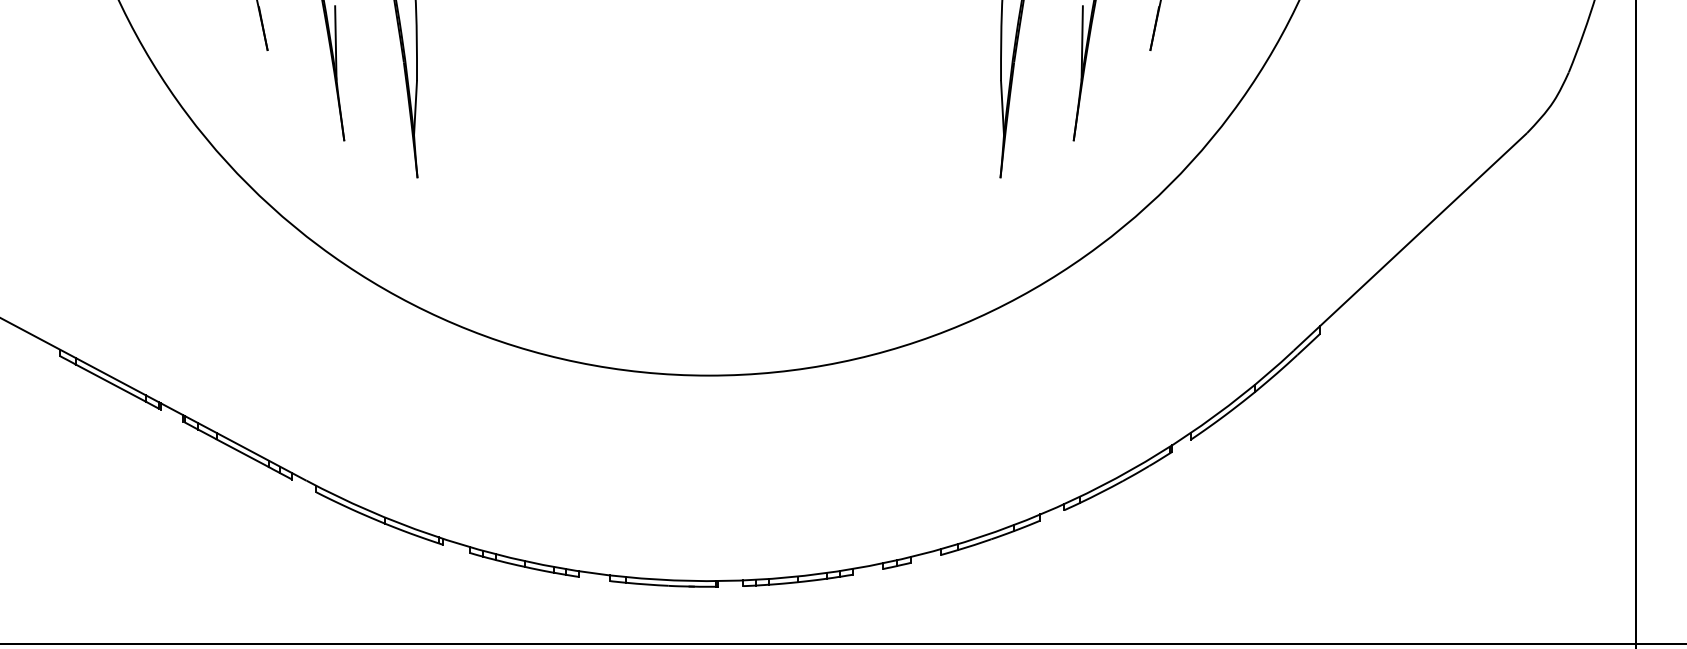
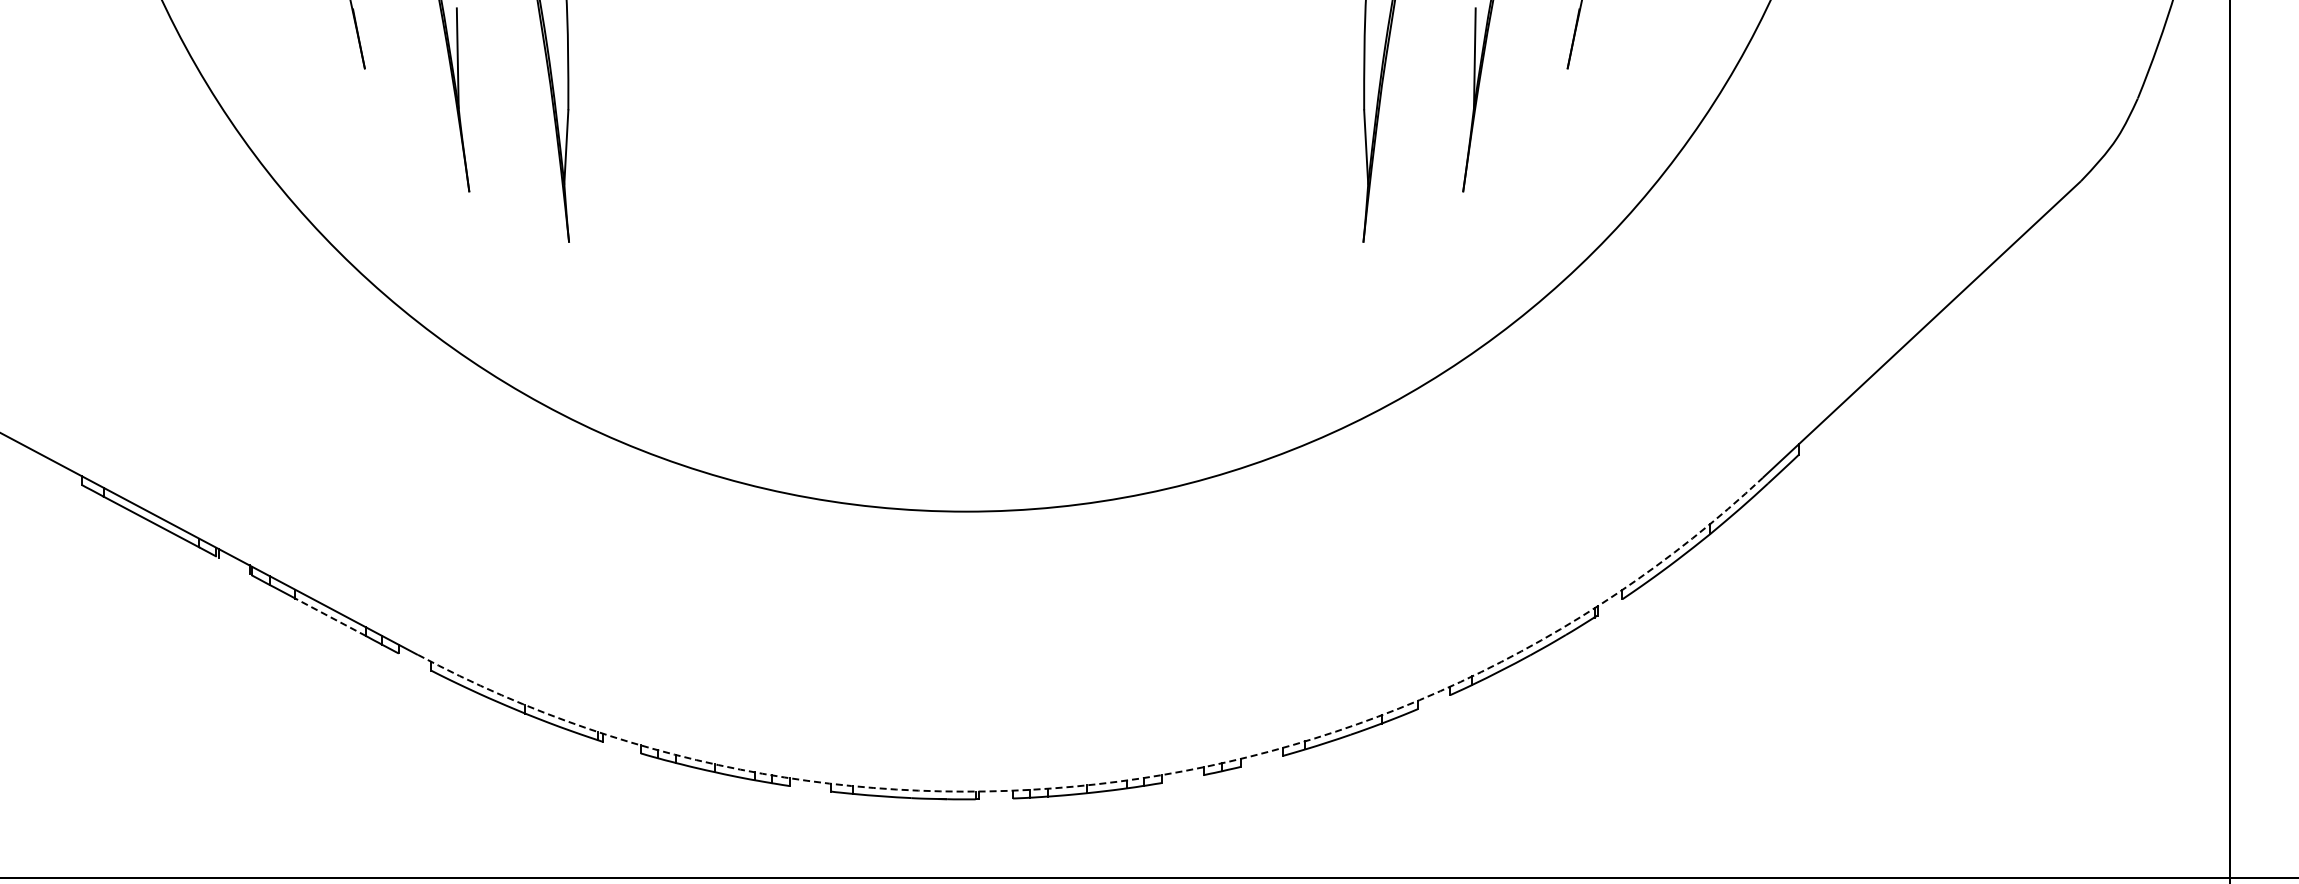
line: (242, 453) -> (330, 617), solid -> dashed
arc: (820, 573) -> (1118, 781), solid -> dashed

